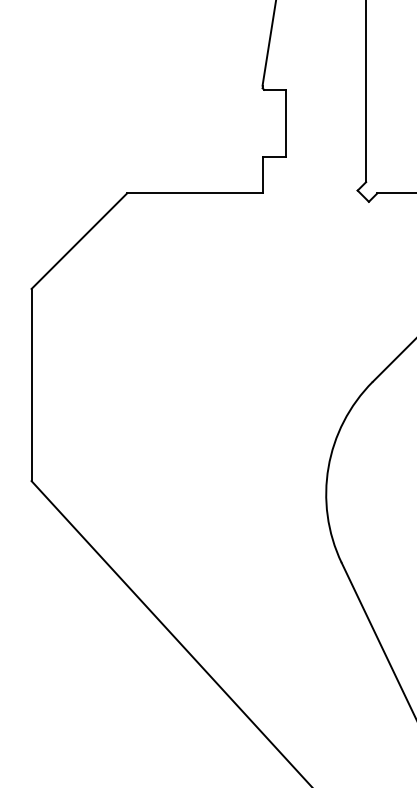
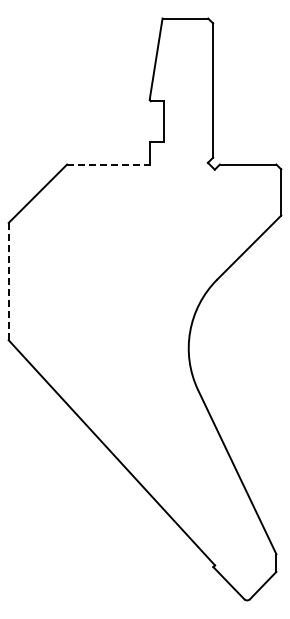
line: (196, 193) -> (109, 164), solid -> dashed
line: (31, 384) -> (8, 281), solid -> dashed

